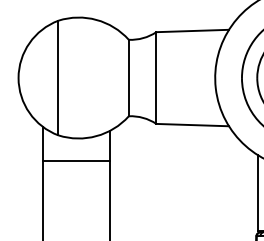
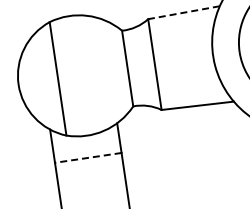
line: (192, 31) -> (183, 13), solid -> dashed
line: (76, 160) -> (87, 157), solid -> dashed

